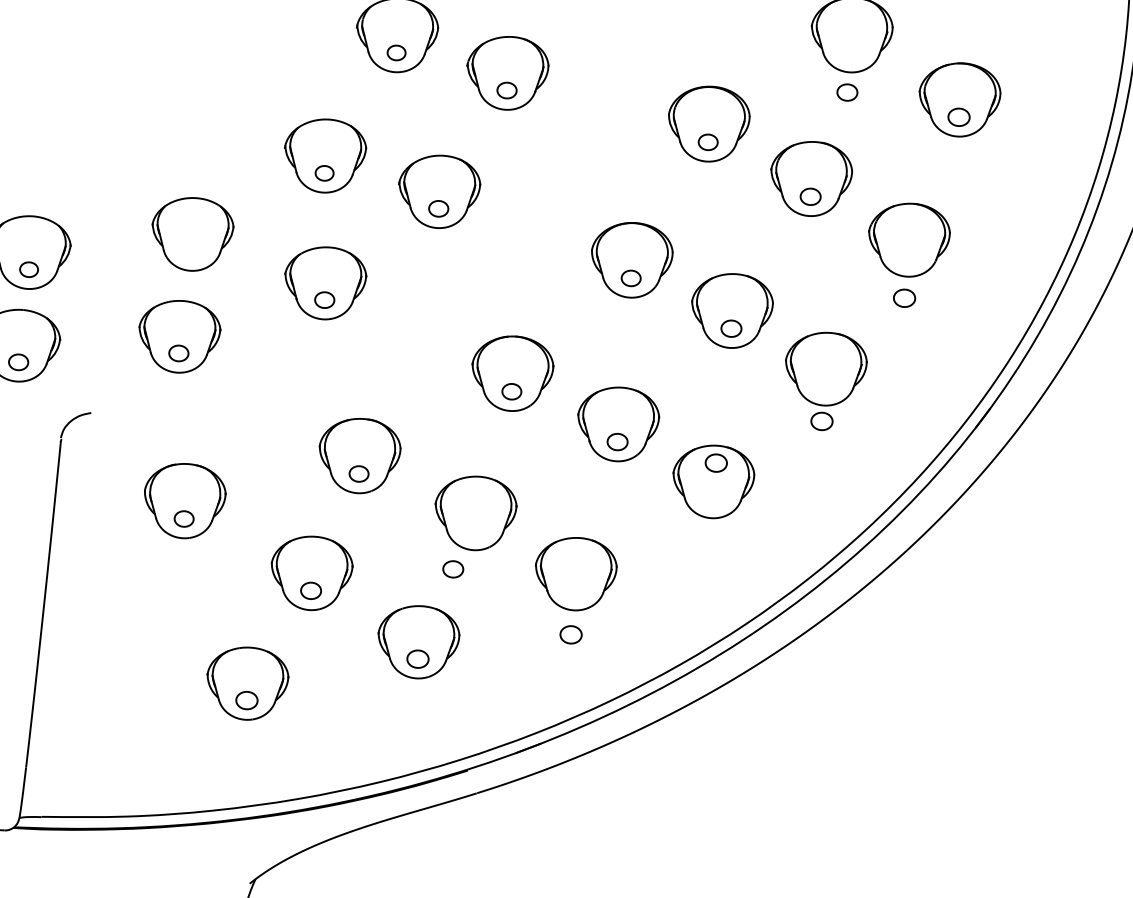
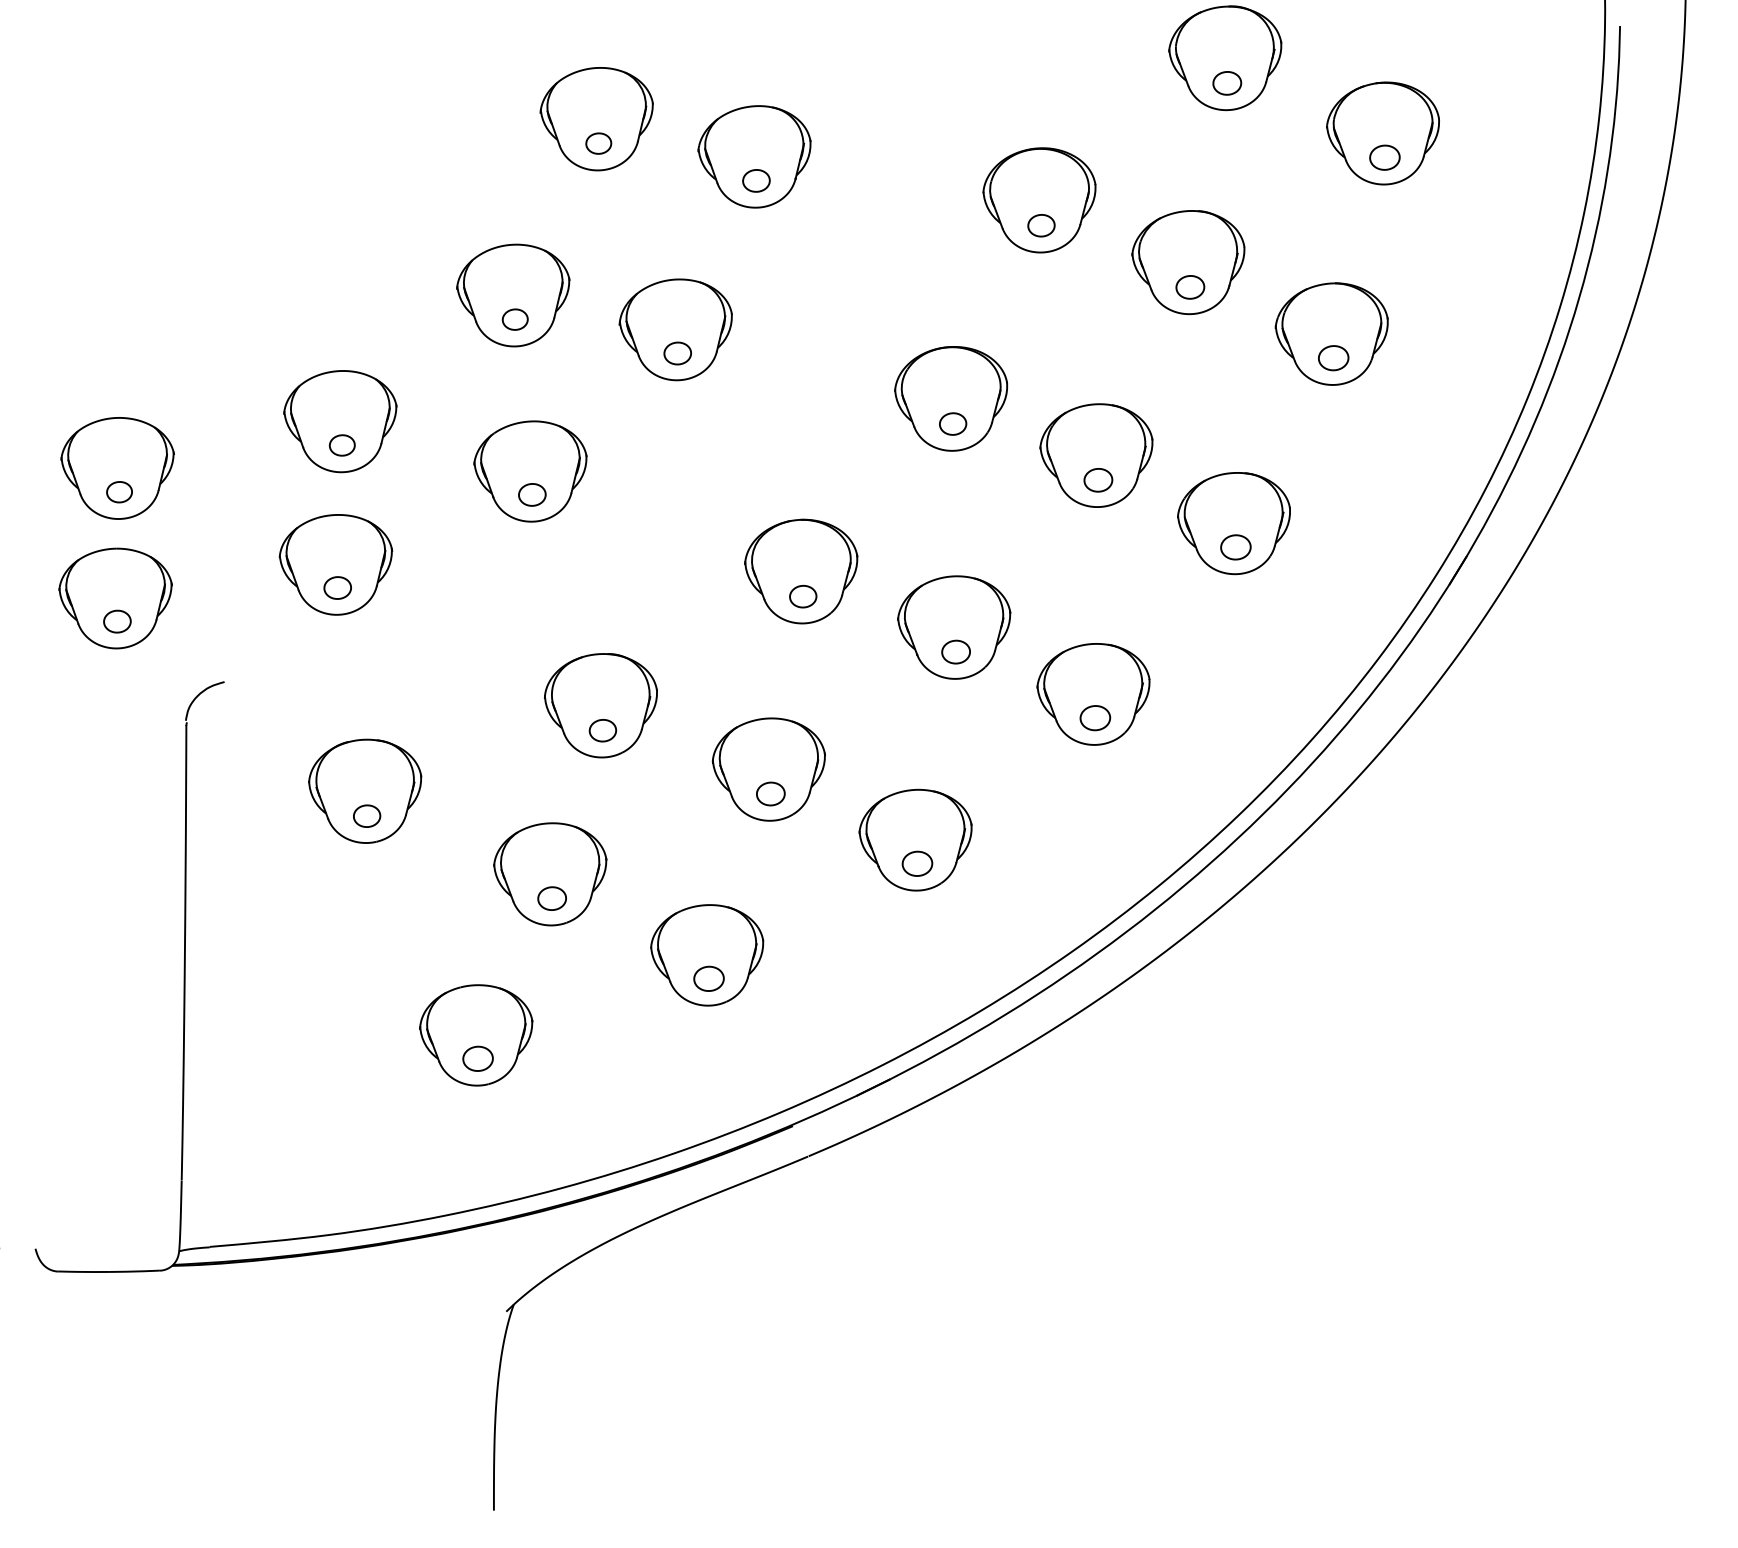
part: (847, 92) -> (1227, 83), moved
part: (191, 251) -> (341, 445), added
part: (904, 298) -> (1333, 358), moved
part: (821, 421) -> (1235, 547), moved
part: (716, 463) -> (1095, 718), moved
part: (453, 568) -> (770, 793), moved
part: (571, 634) -> (917, 863), moved

